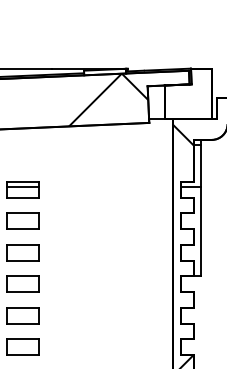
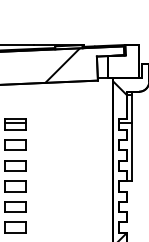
hatch: (134, 86) -> (88, 56), removed

